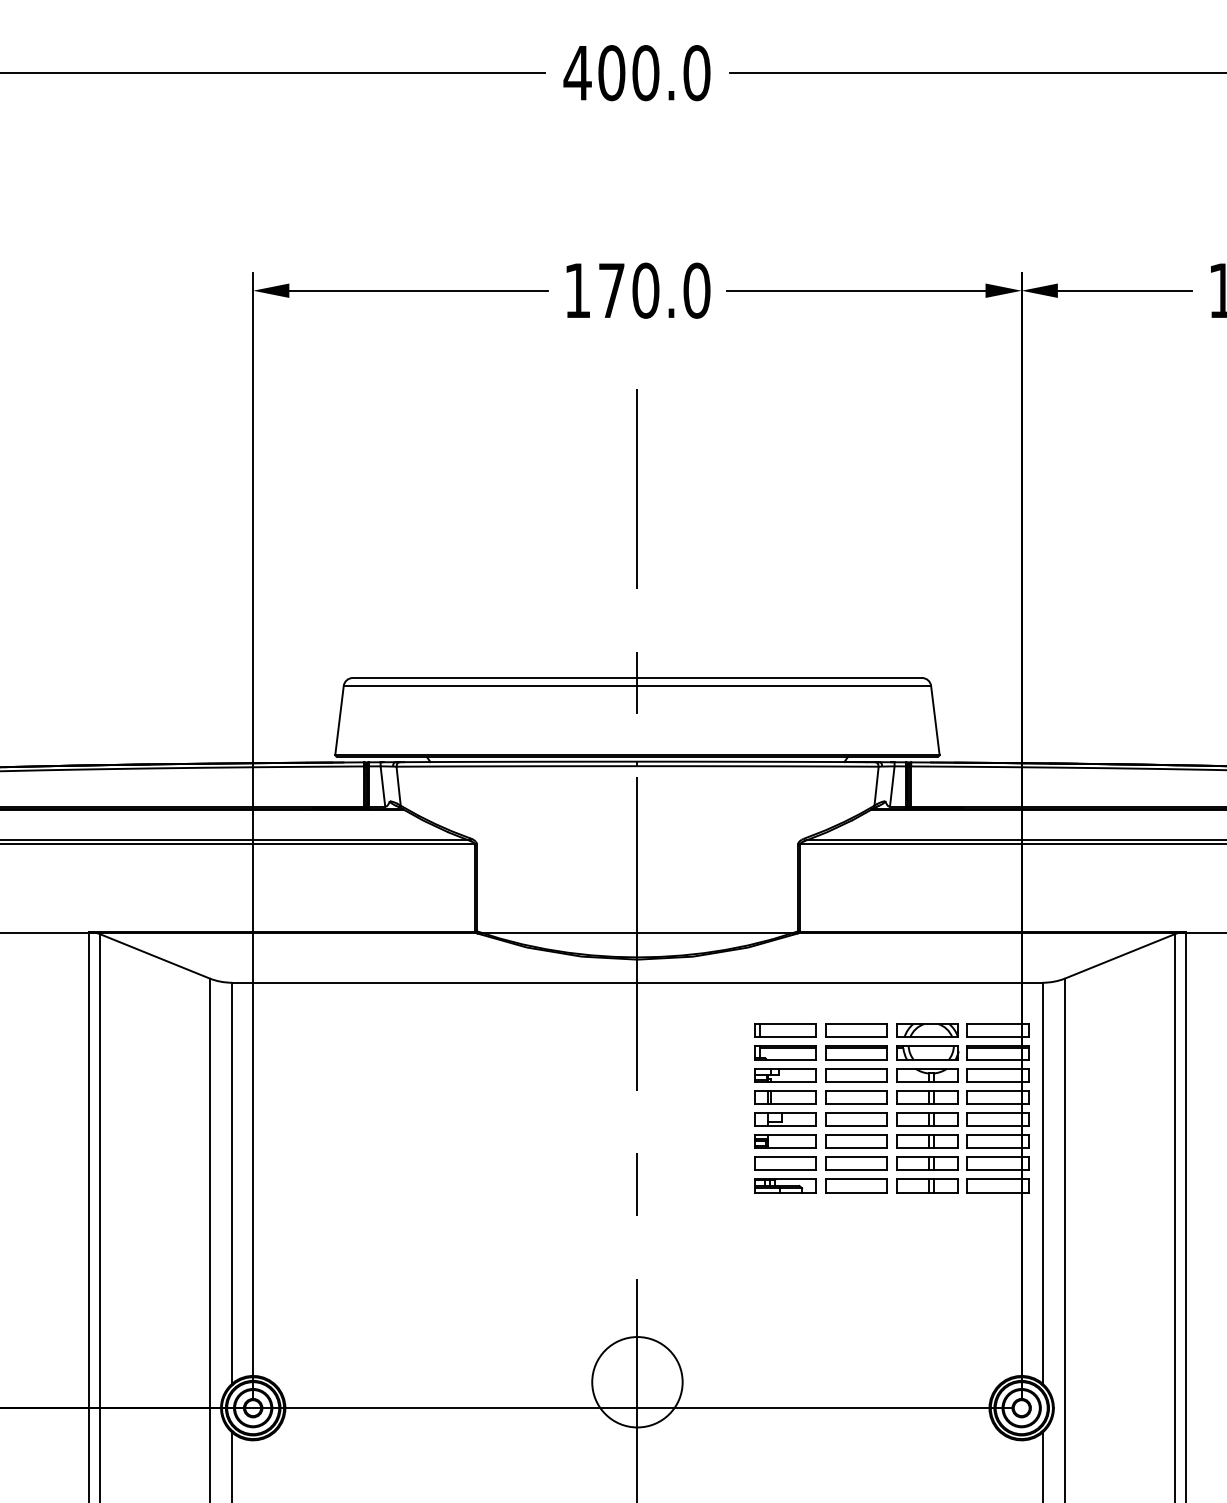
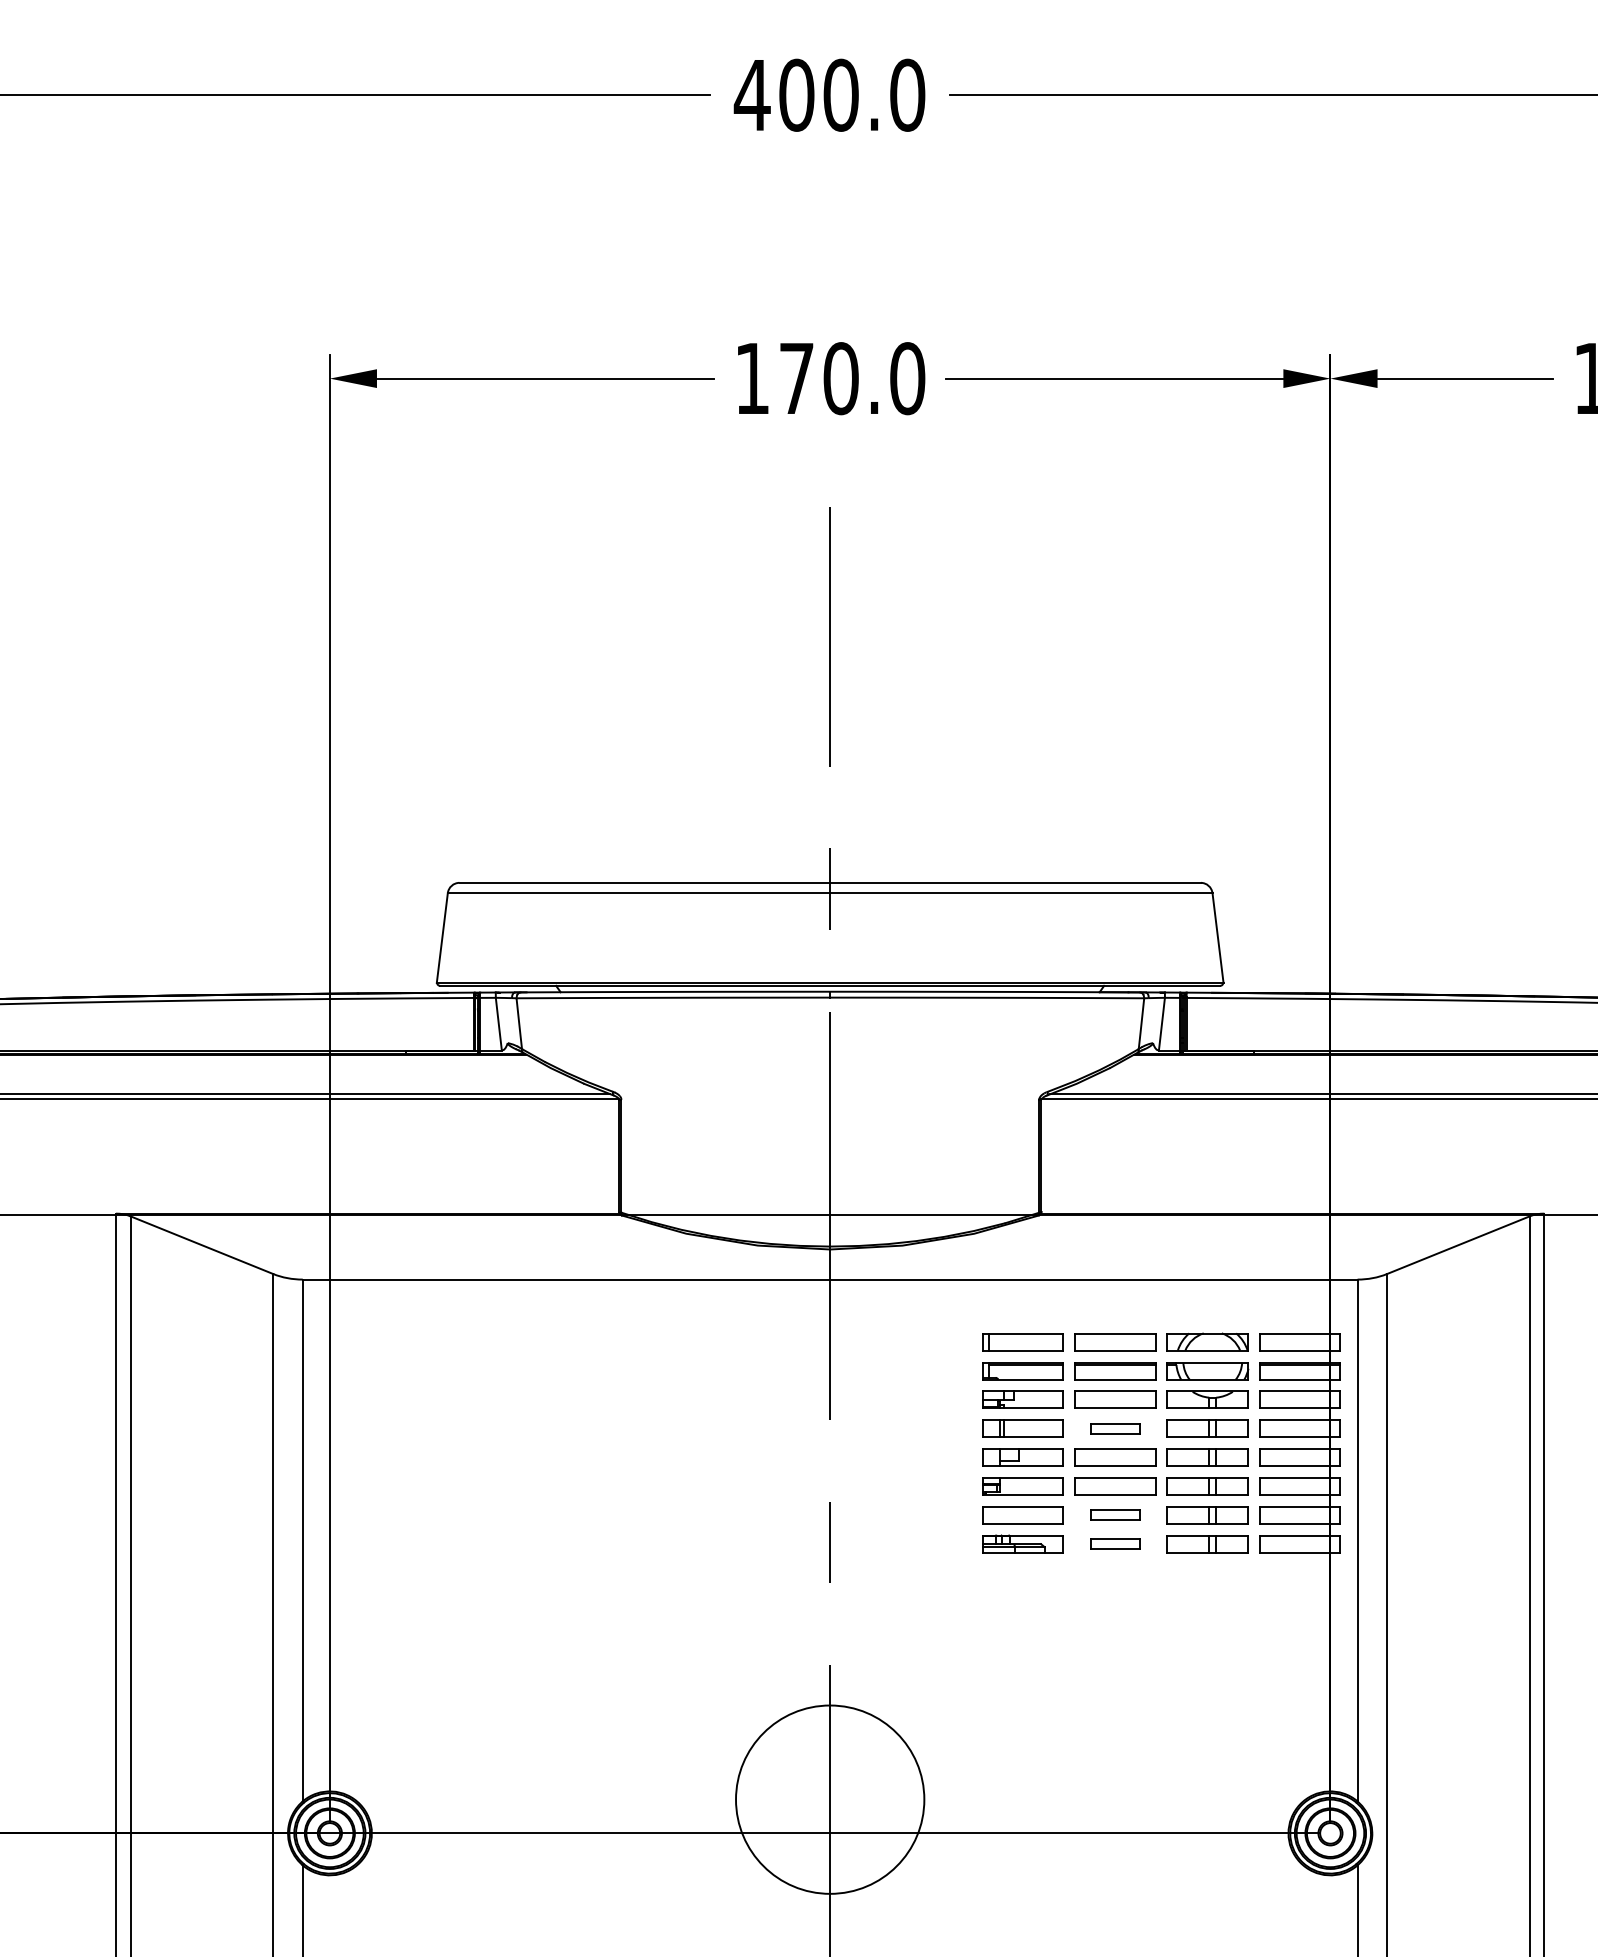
part: (856, 1097) -> (1115, 1428), size x0.6
part: (856, 1163) -> (1115, 1515), size x0.6
part: (856, 1186) -> (1115, 1544), size x0.6
circle: (637, 1382) -> (830, 1799), size x1.6

